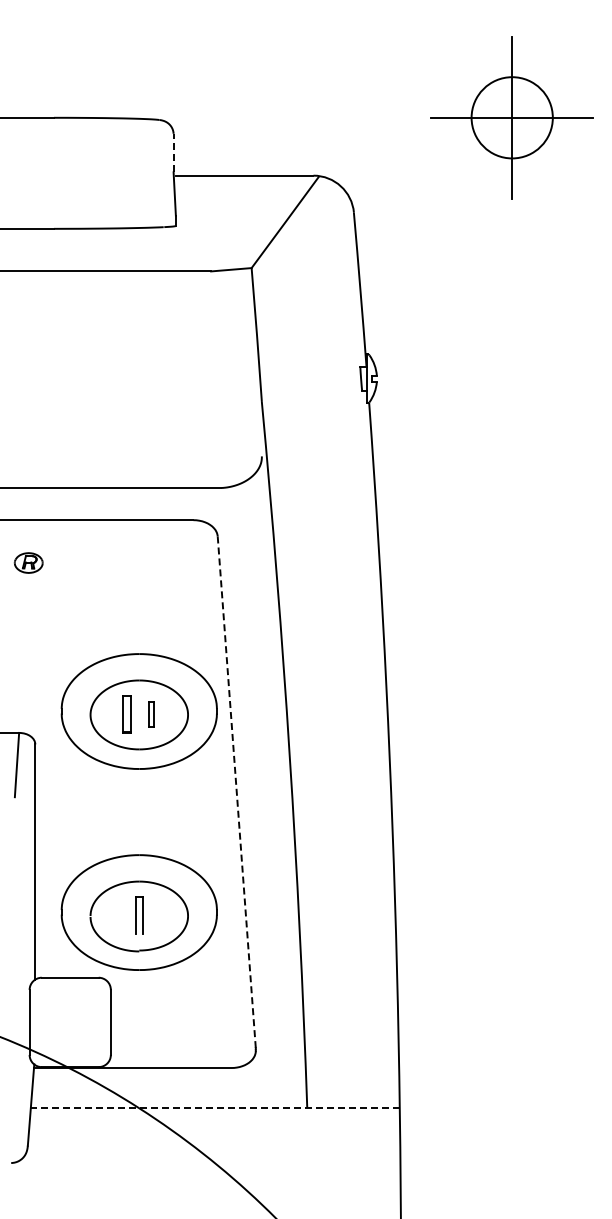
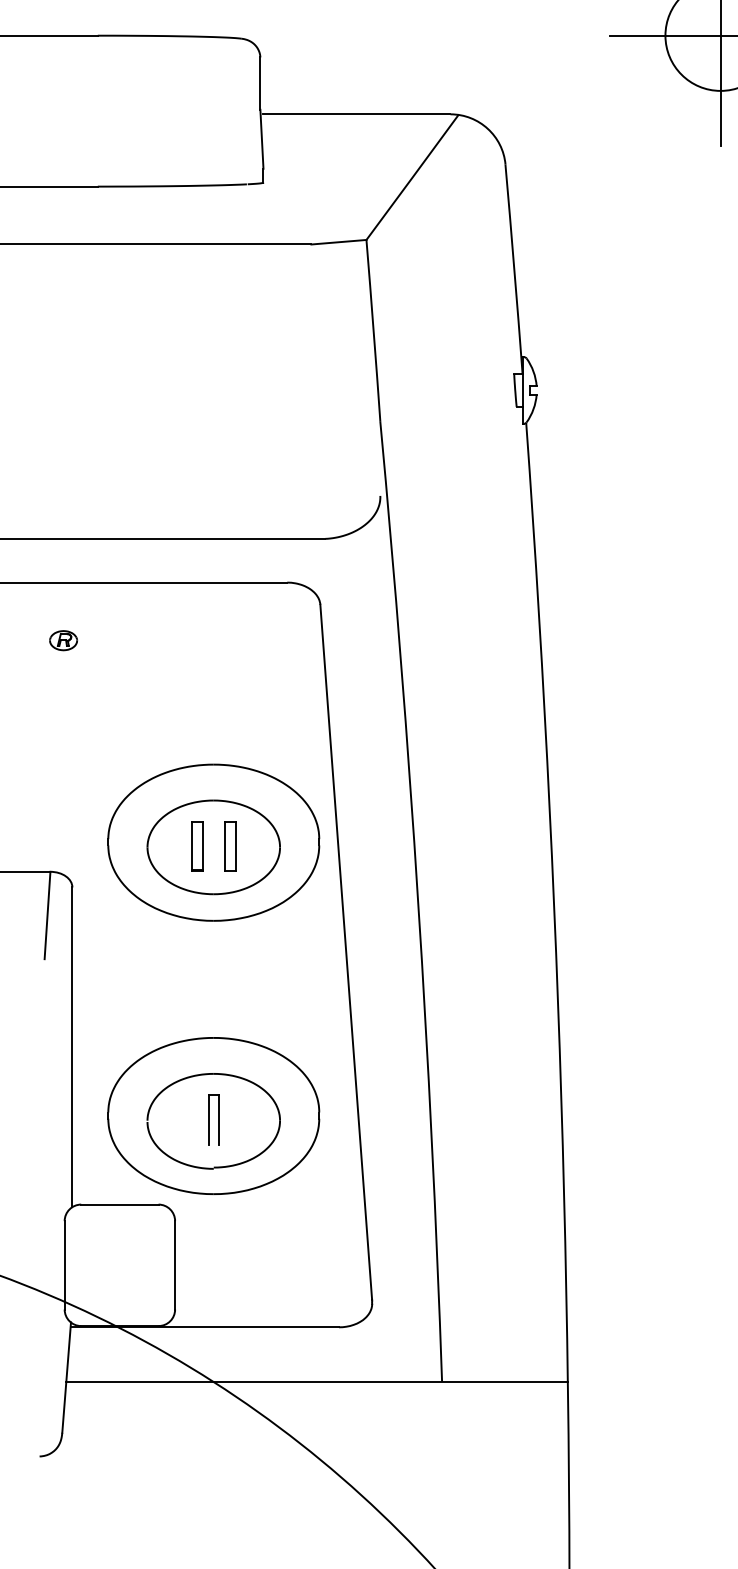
line: (173, 152) -> (260, 82), dashed -> solid
part: (28, 562) -> (63, 640), size x0.71
part: (151, 714) -> (230, 846), size x1.43
line: (236, 792) -> (345, 952), dashed -> solid
line: (215, 1108) -> (317, 1382), dashed -> solid

